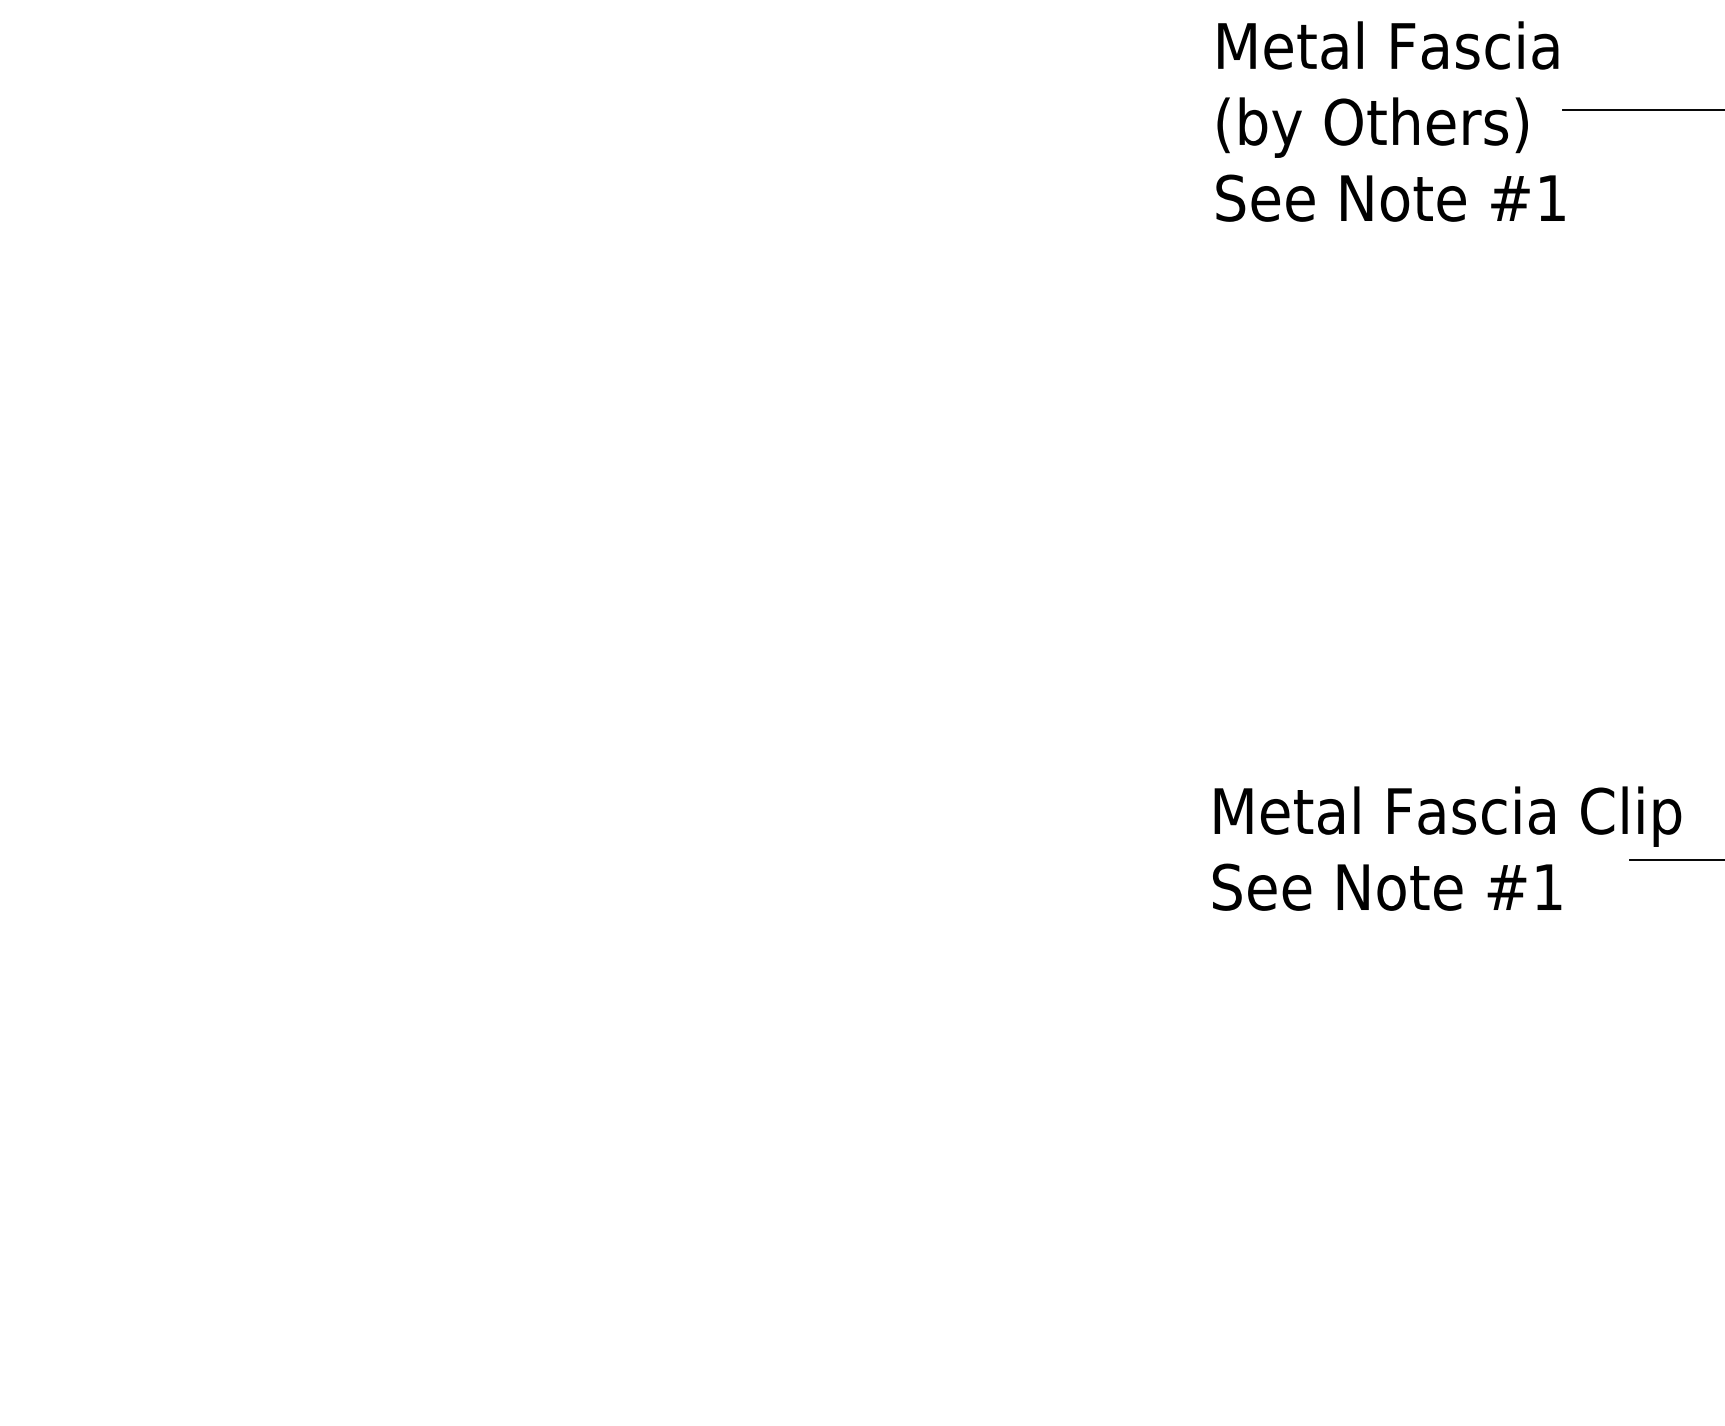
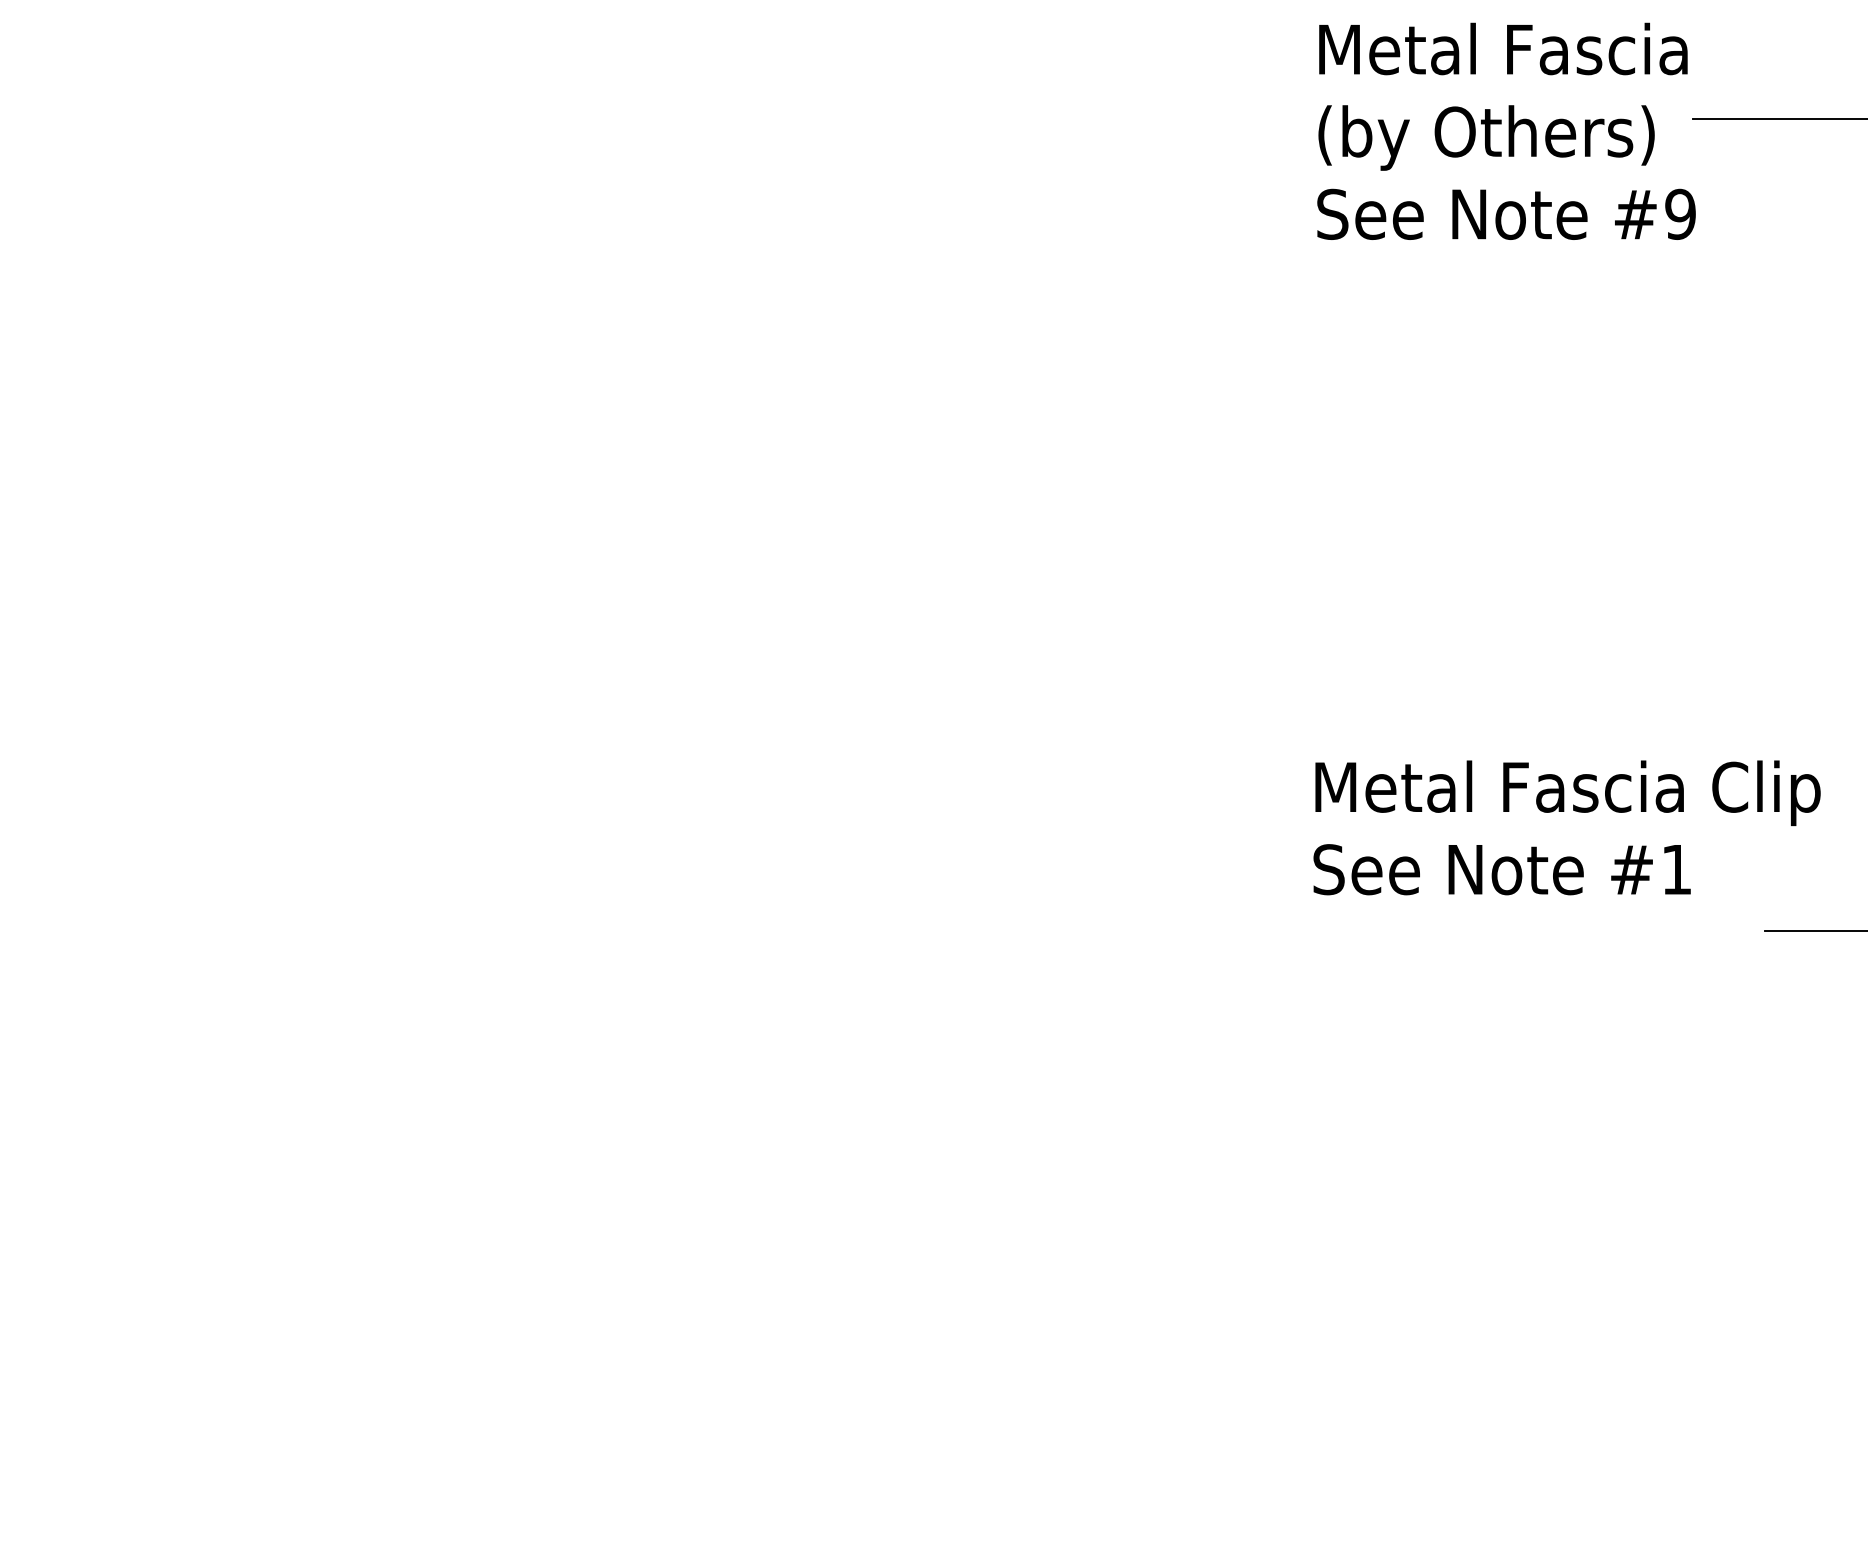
text: (1551, 197) -> (1680, 213), #1 -> #9
text: (1446, 848) -> (1566, 827), moved

